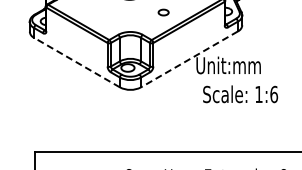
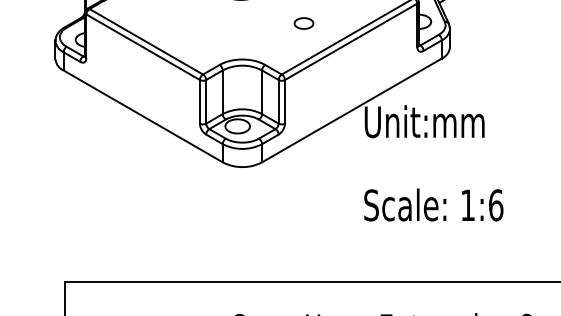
line: (189, 59) -> (351, 110), dashed -> solid
line: (76, 62) -> (142, 116), dashed -> solid
text: (240, 94) -> (433, 205), moved

